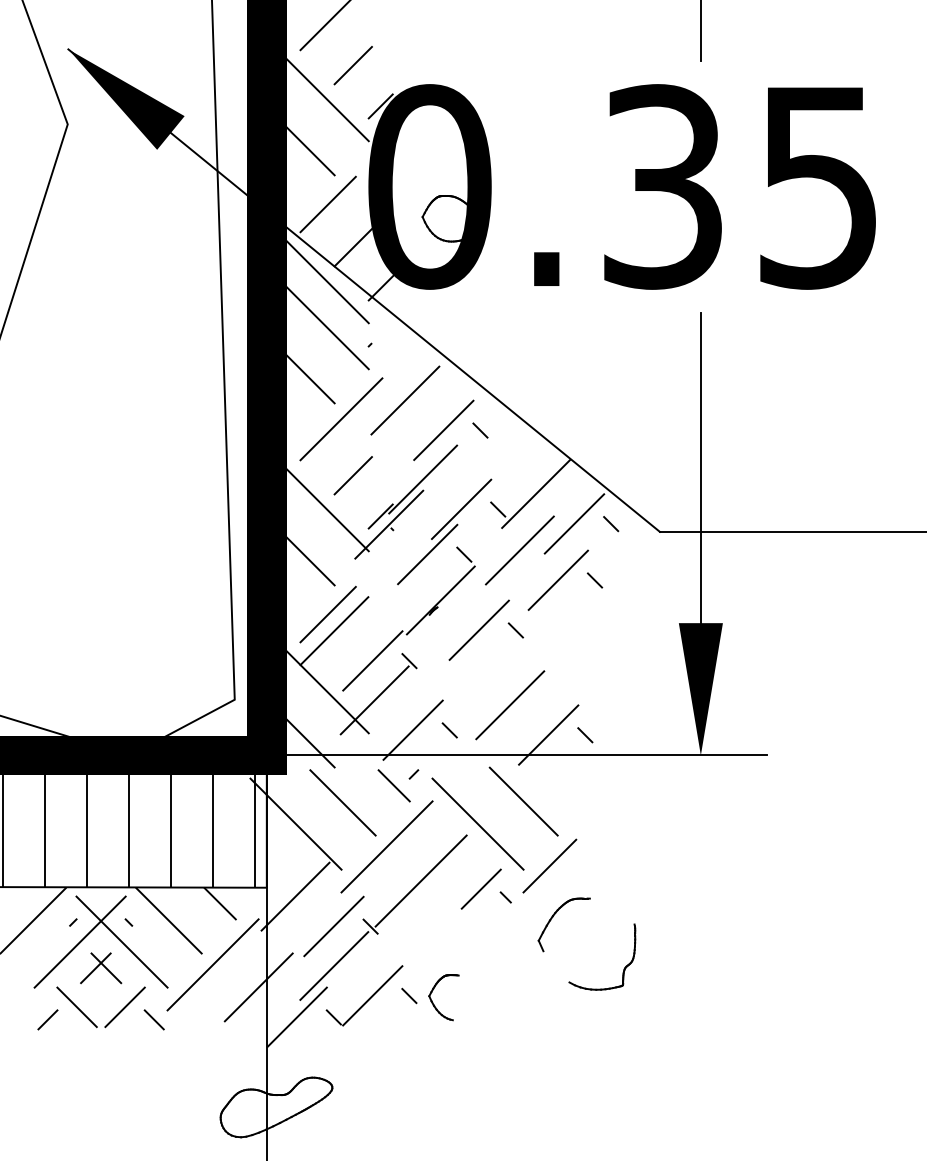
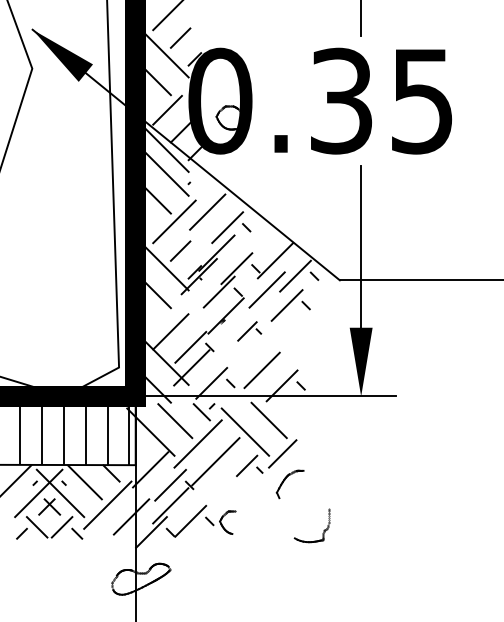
line: (328, 613) -> (167, 322), removed
part: (485, 630) -> (249, 331), size x0.6
part: (624, 967) -> (323, 530), moved

